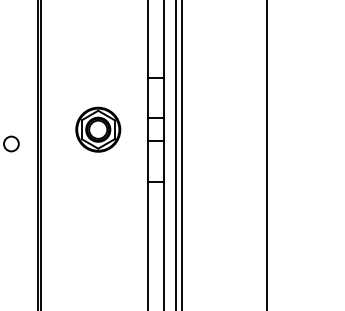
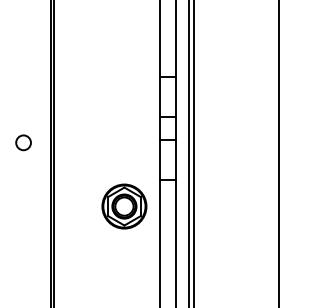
part: (98, 129) -> (124, 206), moved

